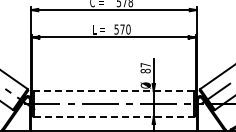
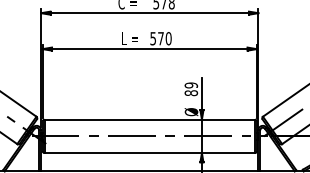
text: (145, 65) -> (191, 85), 87 -> 89
line: (113, 91) -> (149, 119), dashed -> solid
line: (114, 116) -> (150, 152), dashed -> solid

